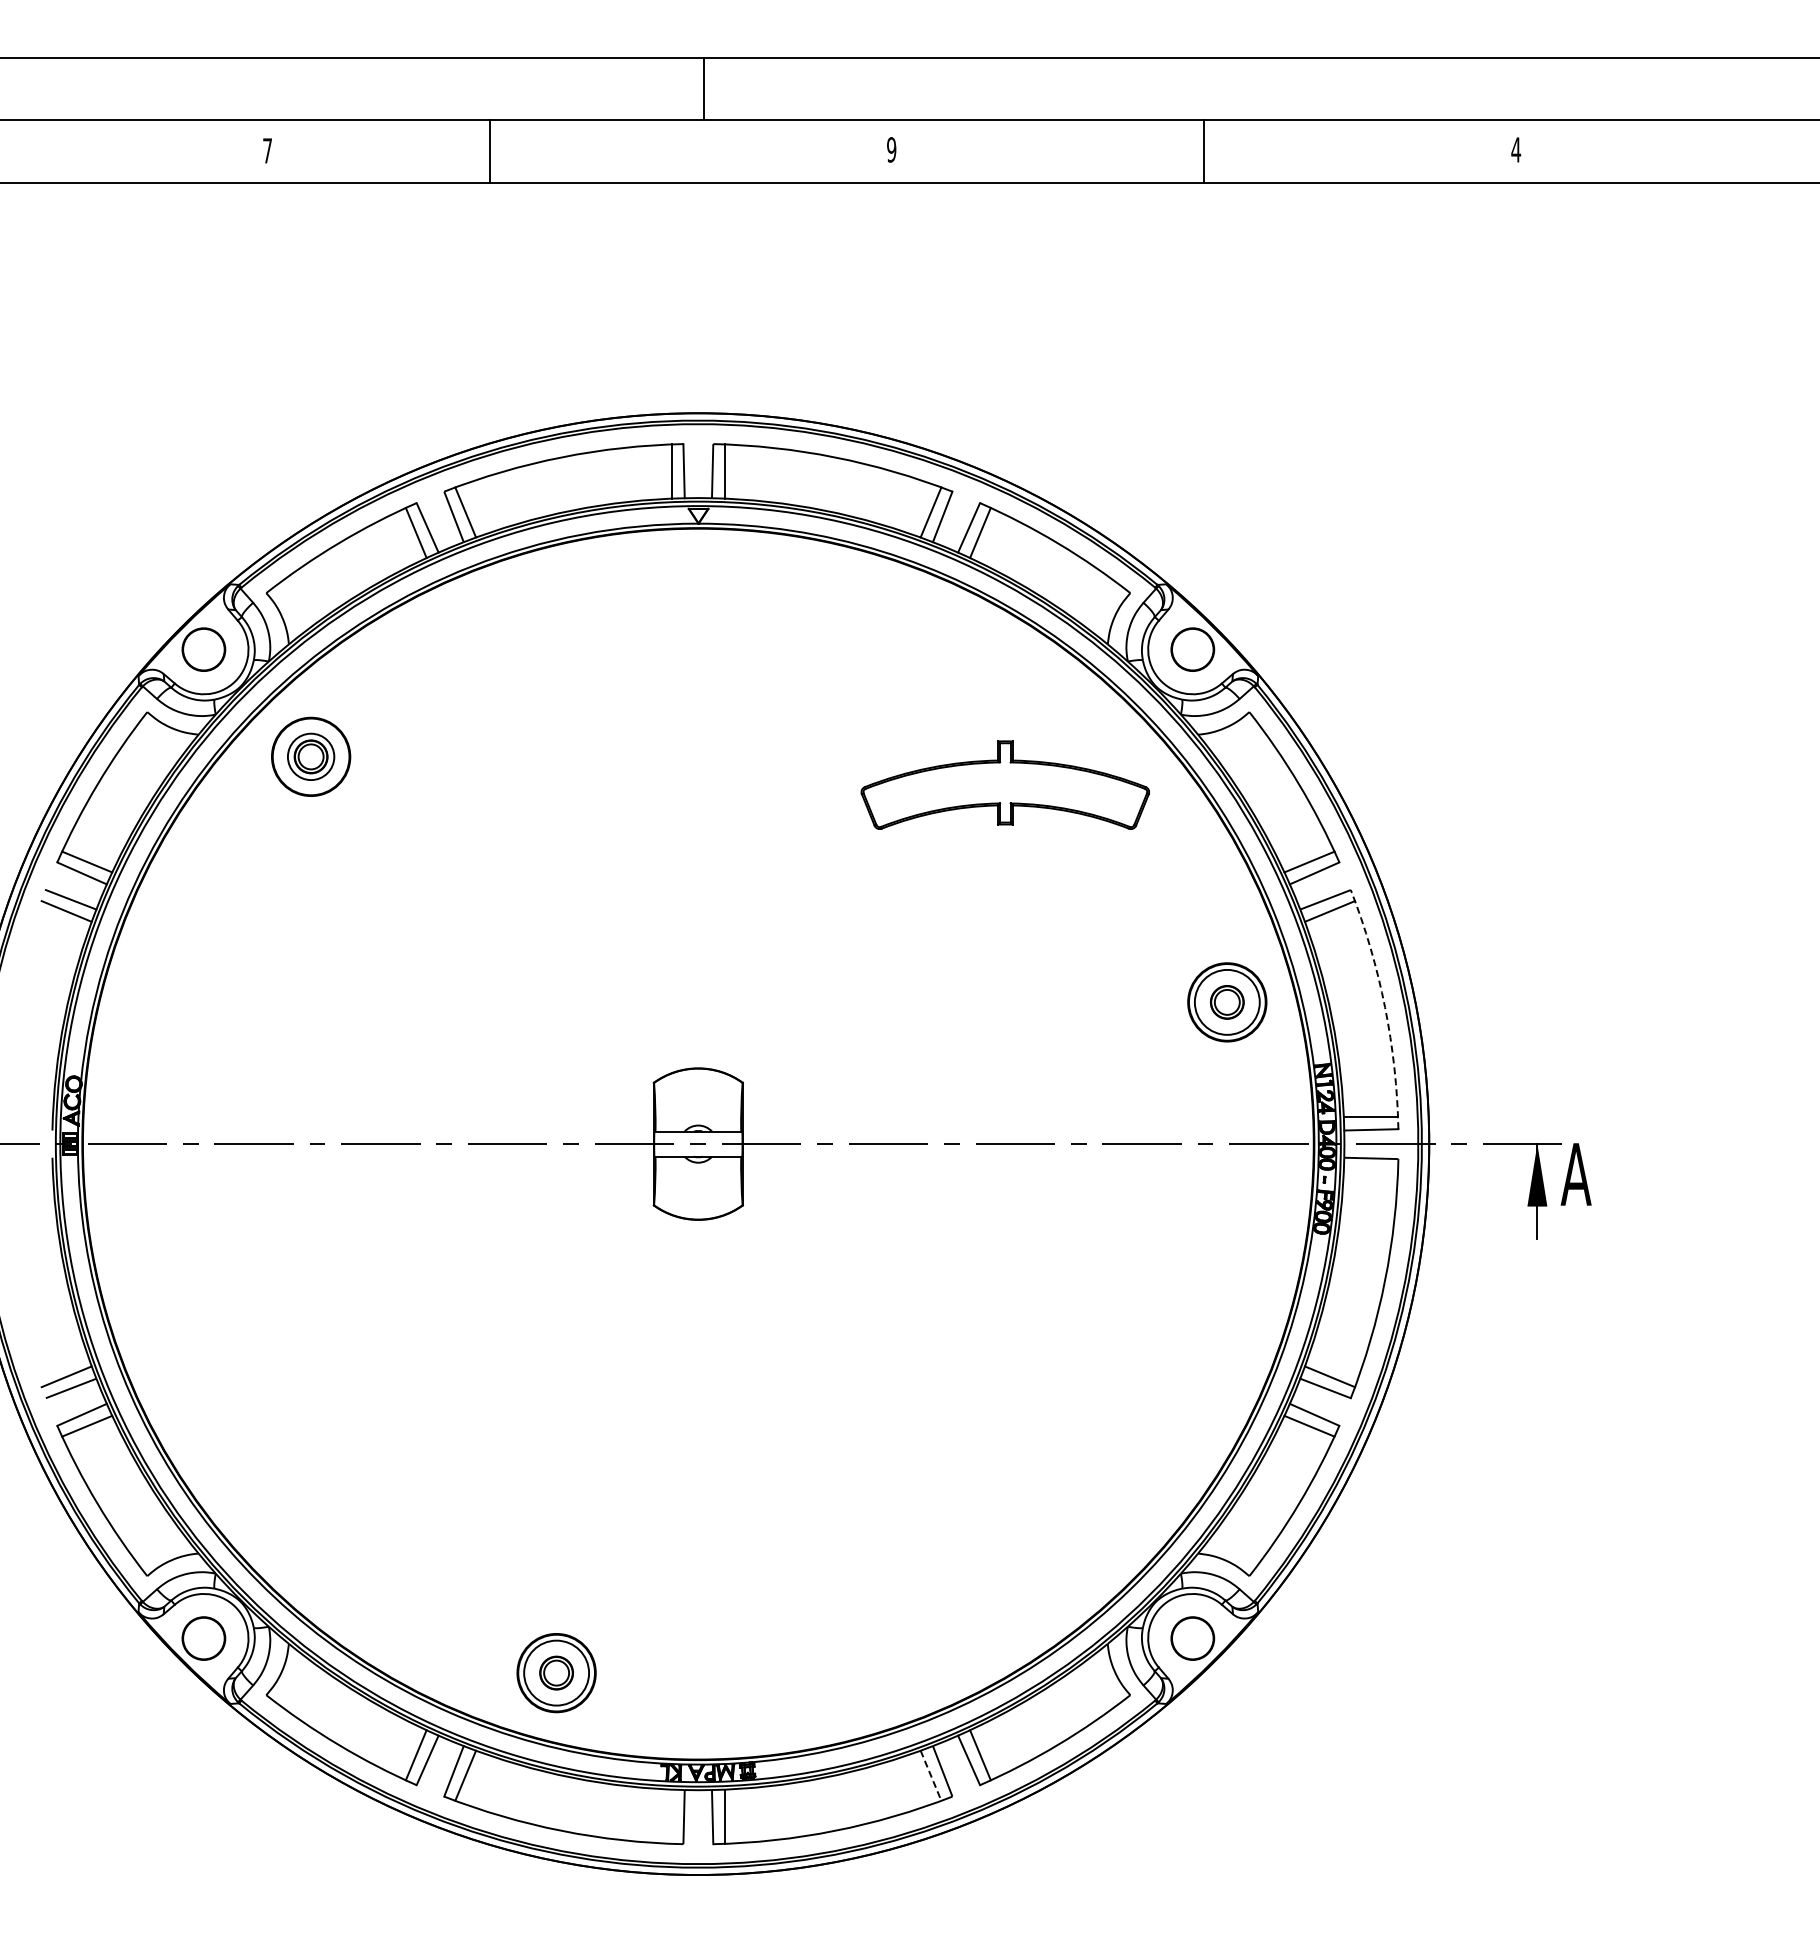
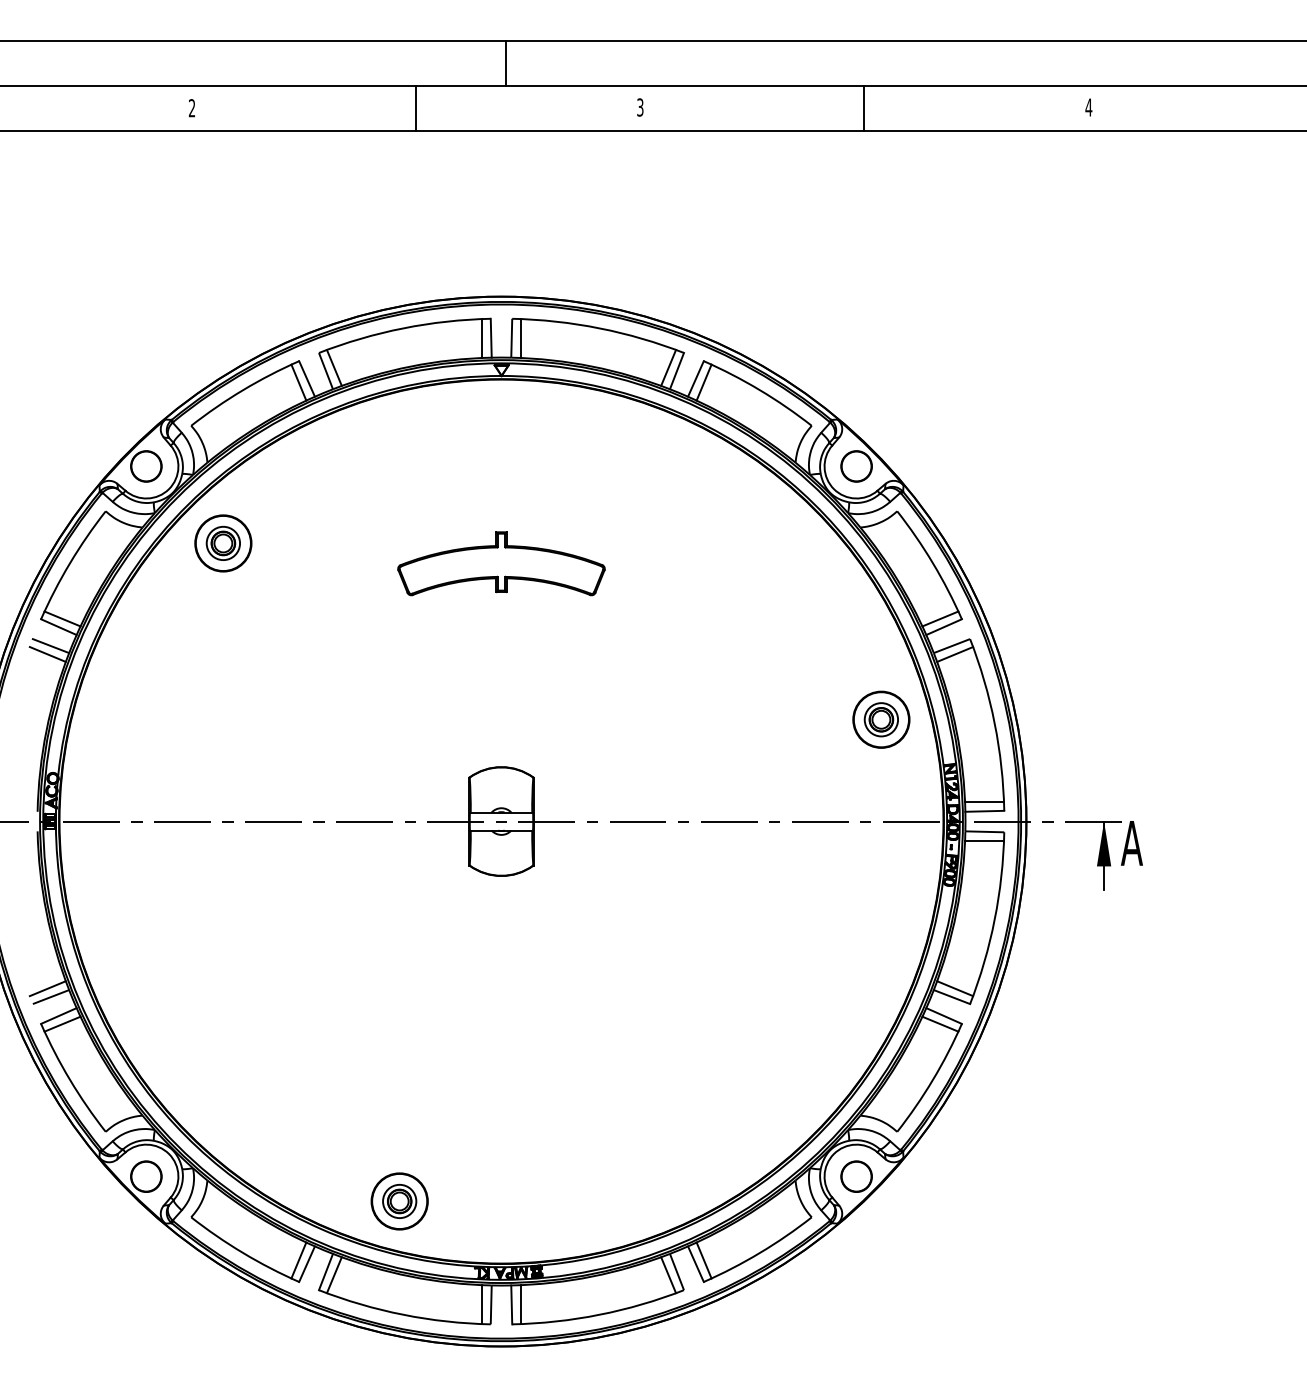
text: (891, 149) -> (640, 107), 9 -> 3
text: (267, 150) -> (192, 107), 7 -> 2
line: (490, 151) -> (416, 108), moved
part: (1004, 784) -> (500, 563), moved
circle: (1227, 1002) -> (881, 719), size x0.71
arc: (1385, 1007) -> (995, 723), dashed -> solid
line: (1370, 1170) -> (984, 840), added
circle: (556, 1672) -> (399, 1201), size x0.71
line: (931, 1776) -> (668, 1275), dashed -> solid
line: (671, 1816) -> (482, 1304), added

